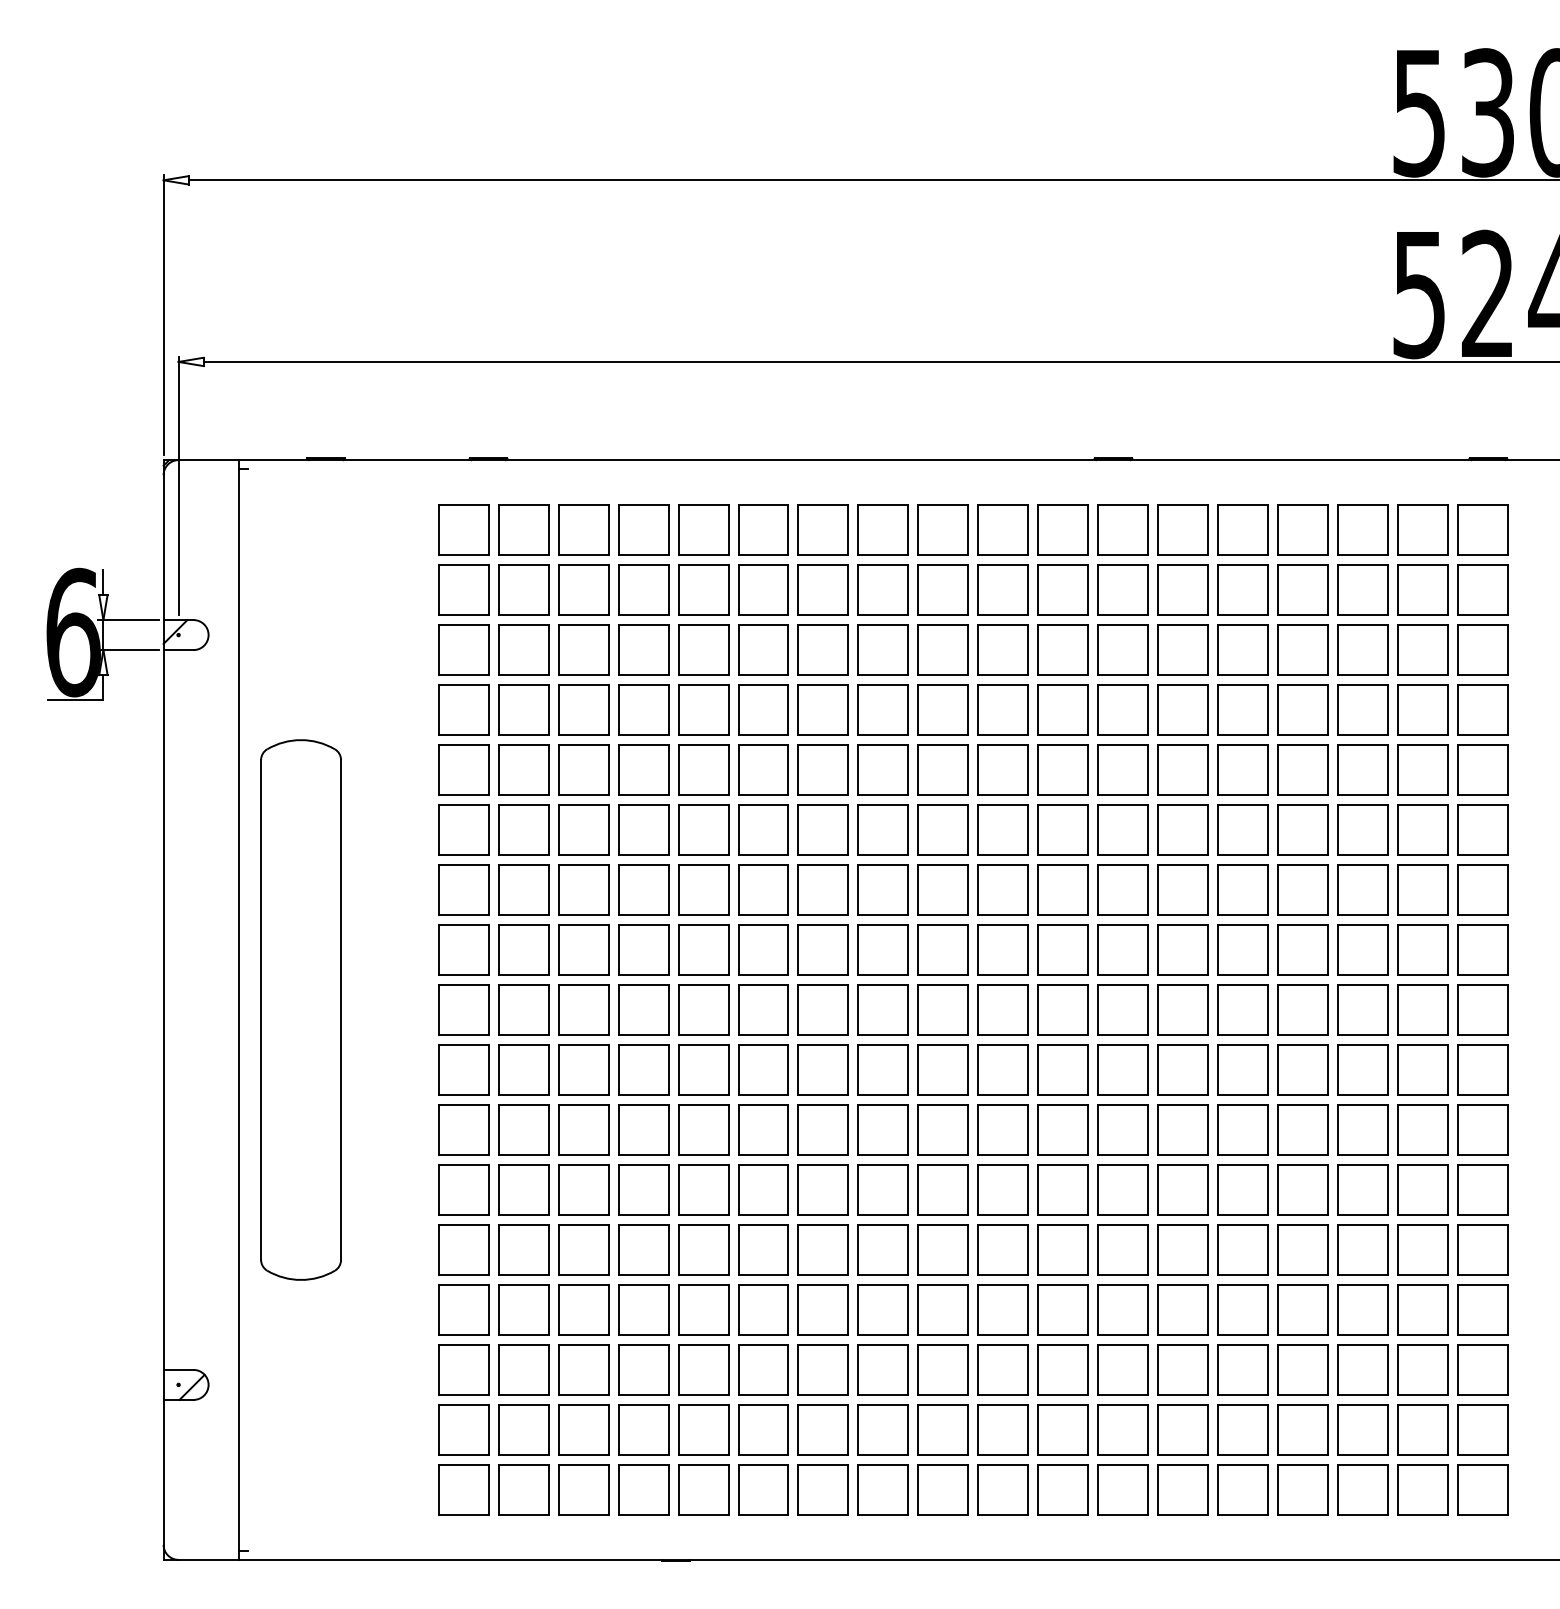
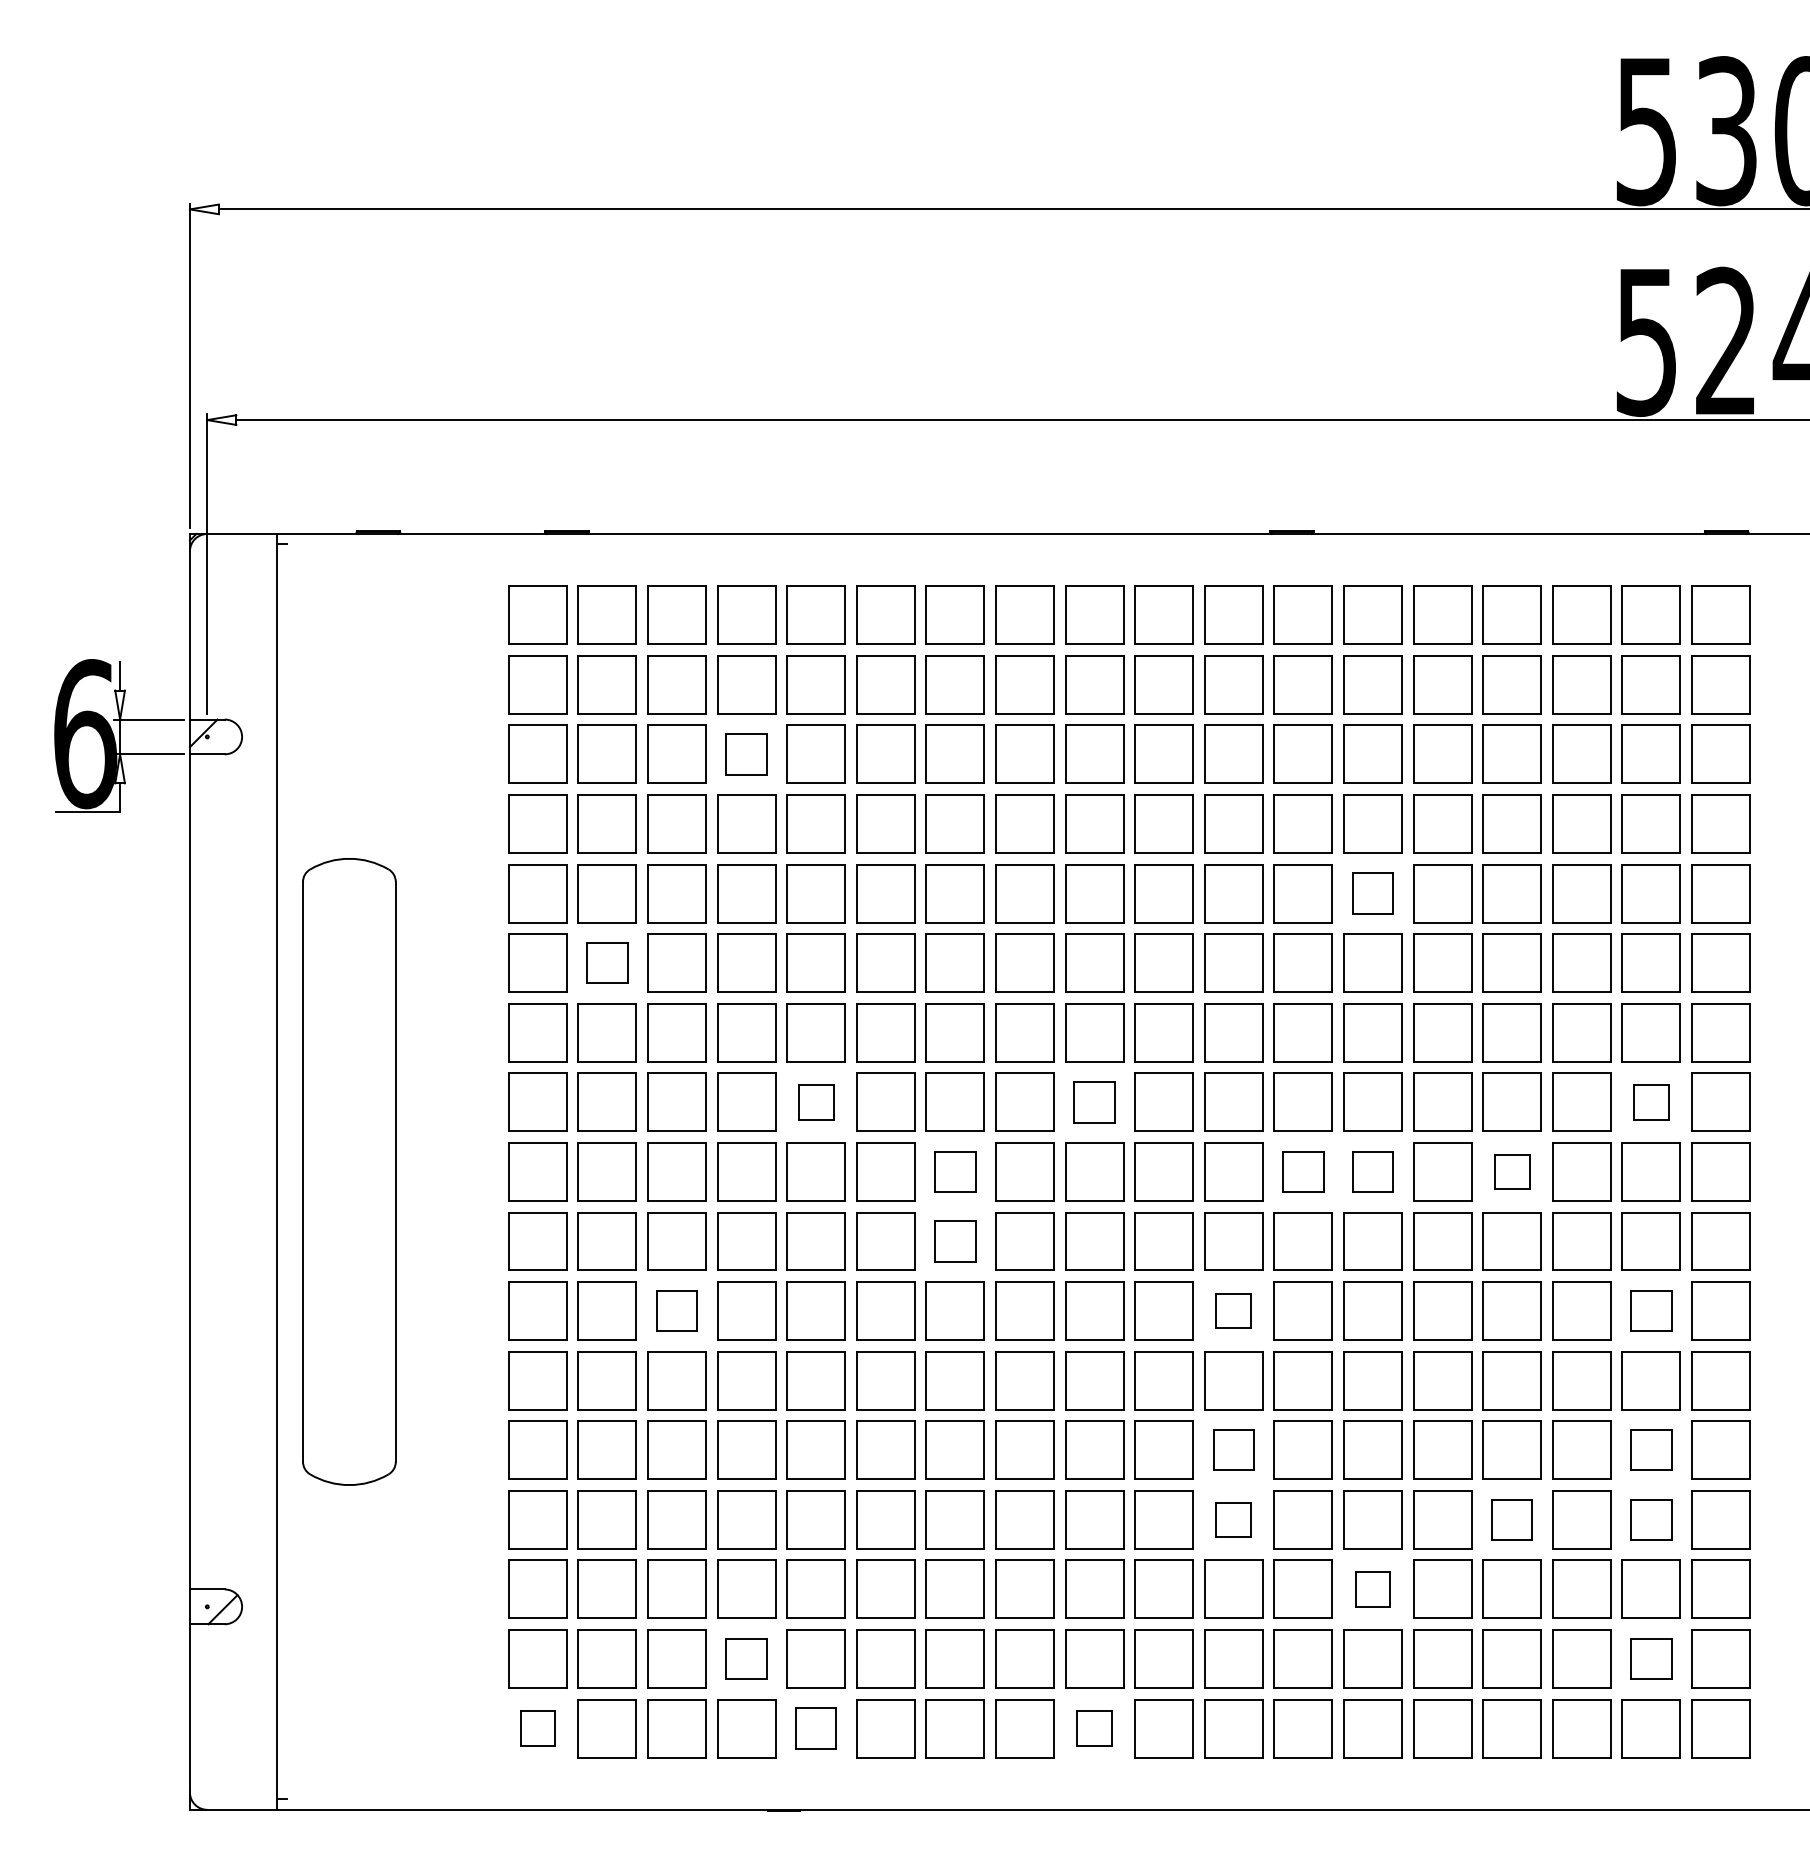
part: (643, 649) -> (746, 753), size x0.7
part: (1182, 770) -> (1372, 893), size x0.7
part: (522, 829) -> (606, 962), size x0.7
part: (702, 949) -> (815, 1101), size x0.6
part: (943, 949) -> (1094, 1101), size x0.7
part: (1422, 949) -> (1650, 1101), size x0.6
part: (822, 1009) -> (954, 1171), size x0.7
part: (1122, 1009) -> (1302, 1171), size x0.7
part: (1182, 1009) -> (1372, 1171), size x0.7
part: (1302, 1009) -> (1511, 1171), size x0.6
part: (822, 1069) -> (954, 1241), size x0.7
part: (583, 1129) -> (676, 1310), size x0.7
part: (1063, 1129) -> (1233, 1310), size x0.6
part: (1422, 1129) -> (1650, 1310), size x0.7
part: (1063, 1249) -> (1233, 1449), size x0.7
part: (1422, 1249) -> (1650, 1449), size x0.7
part: (1063, 1309) -> (1233, 1519), size x0.6
part: (1302, 1309) -> (1511, 1519), size x0.7
part: (1422, 1309) -> (1650, 1519), size x0.7
part: (1182, 1369) -> (1372, 1588), size x0.6
part: (643, 1429) -> (746, 1658), size x0.7
part: (1422, 1429) -> (1650, 1658), size x0.7
part: (463, 1489) -> (537, 1728), size x0.6
part: (702, 1489) -> (815, 1728), size x0.7
part: (943, 1489) -> (1094, 1728), size x0.6

